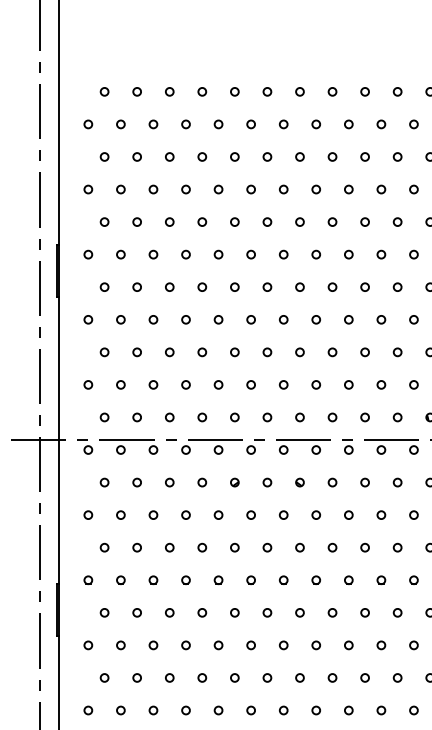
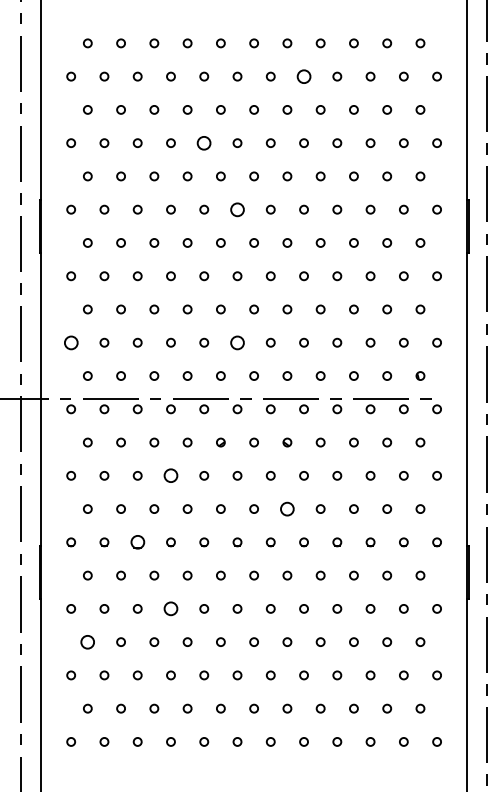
circle: (315, 124) -> (303, 76), size x1.6
circle: (218, 188) -> (204, 142), size x1.6
circle: (251, 254) -> (237, 209), size x1.6
circle: (87, 384) -> (70, 342), size x1.6
circle: (251, 384) -> (237, 342), size x1.6
circle: (185, 514) -> (170, 475), size x1.6
circle: (300, 547) -> (287, 508), size x1.6
part: (153, 580) -> (137, 542), size x1.6
circle: (185, 645) -> (170, 608), size x1.6
circle: (104, 677) -> (87, 641), size x1.6

